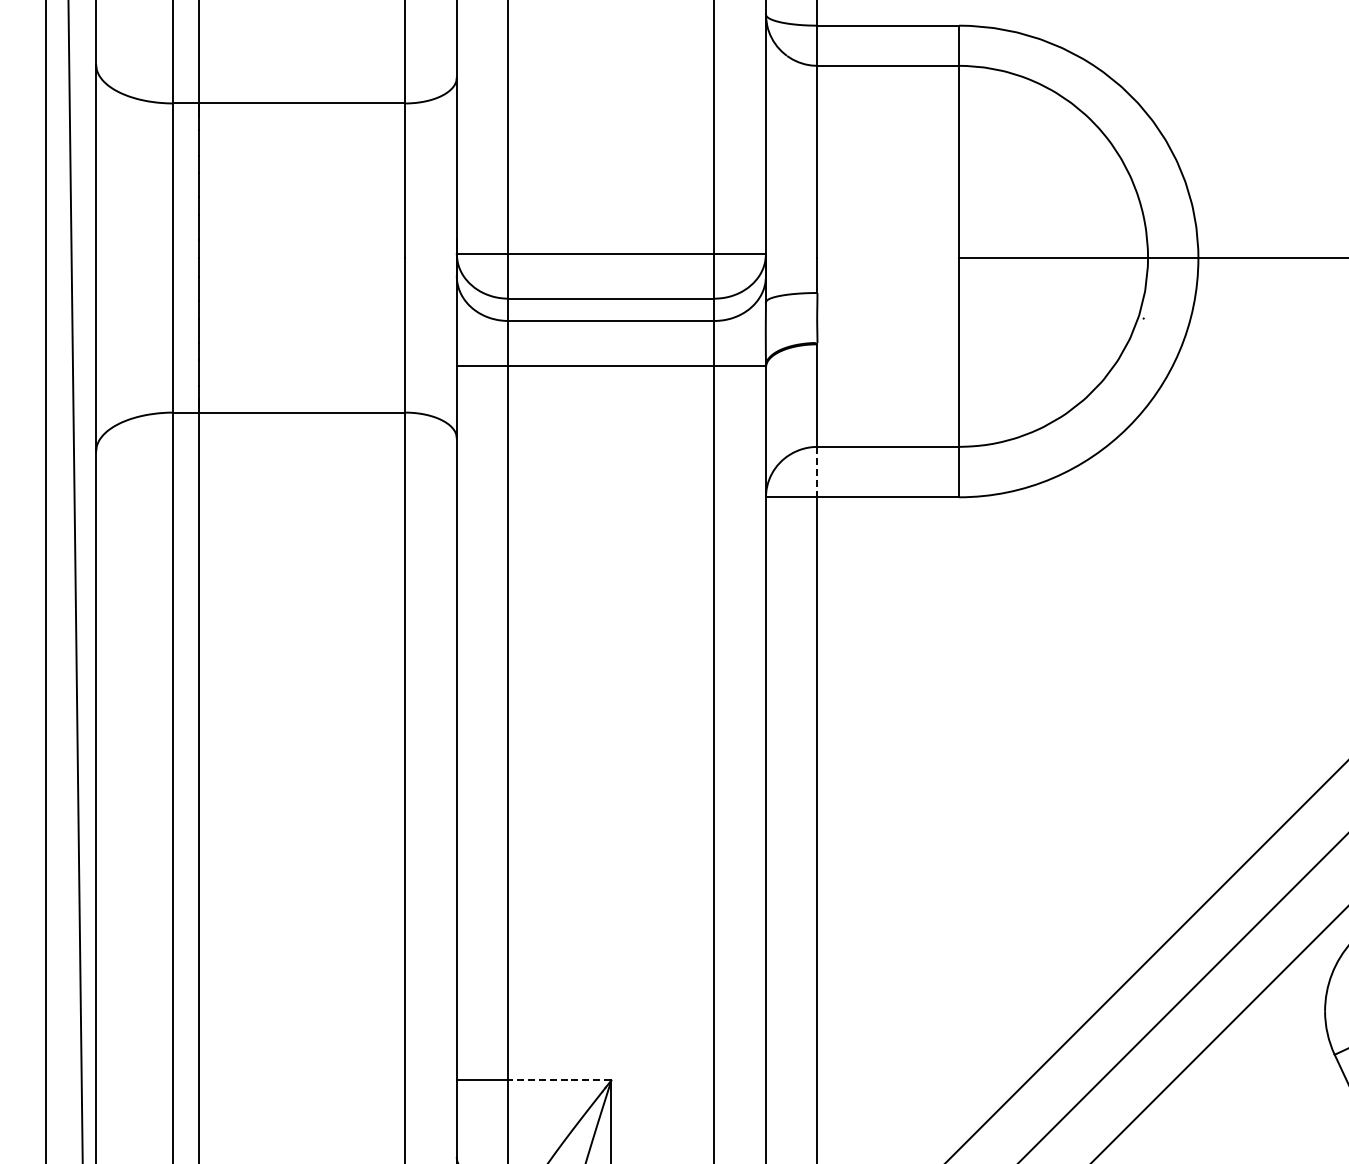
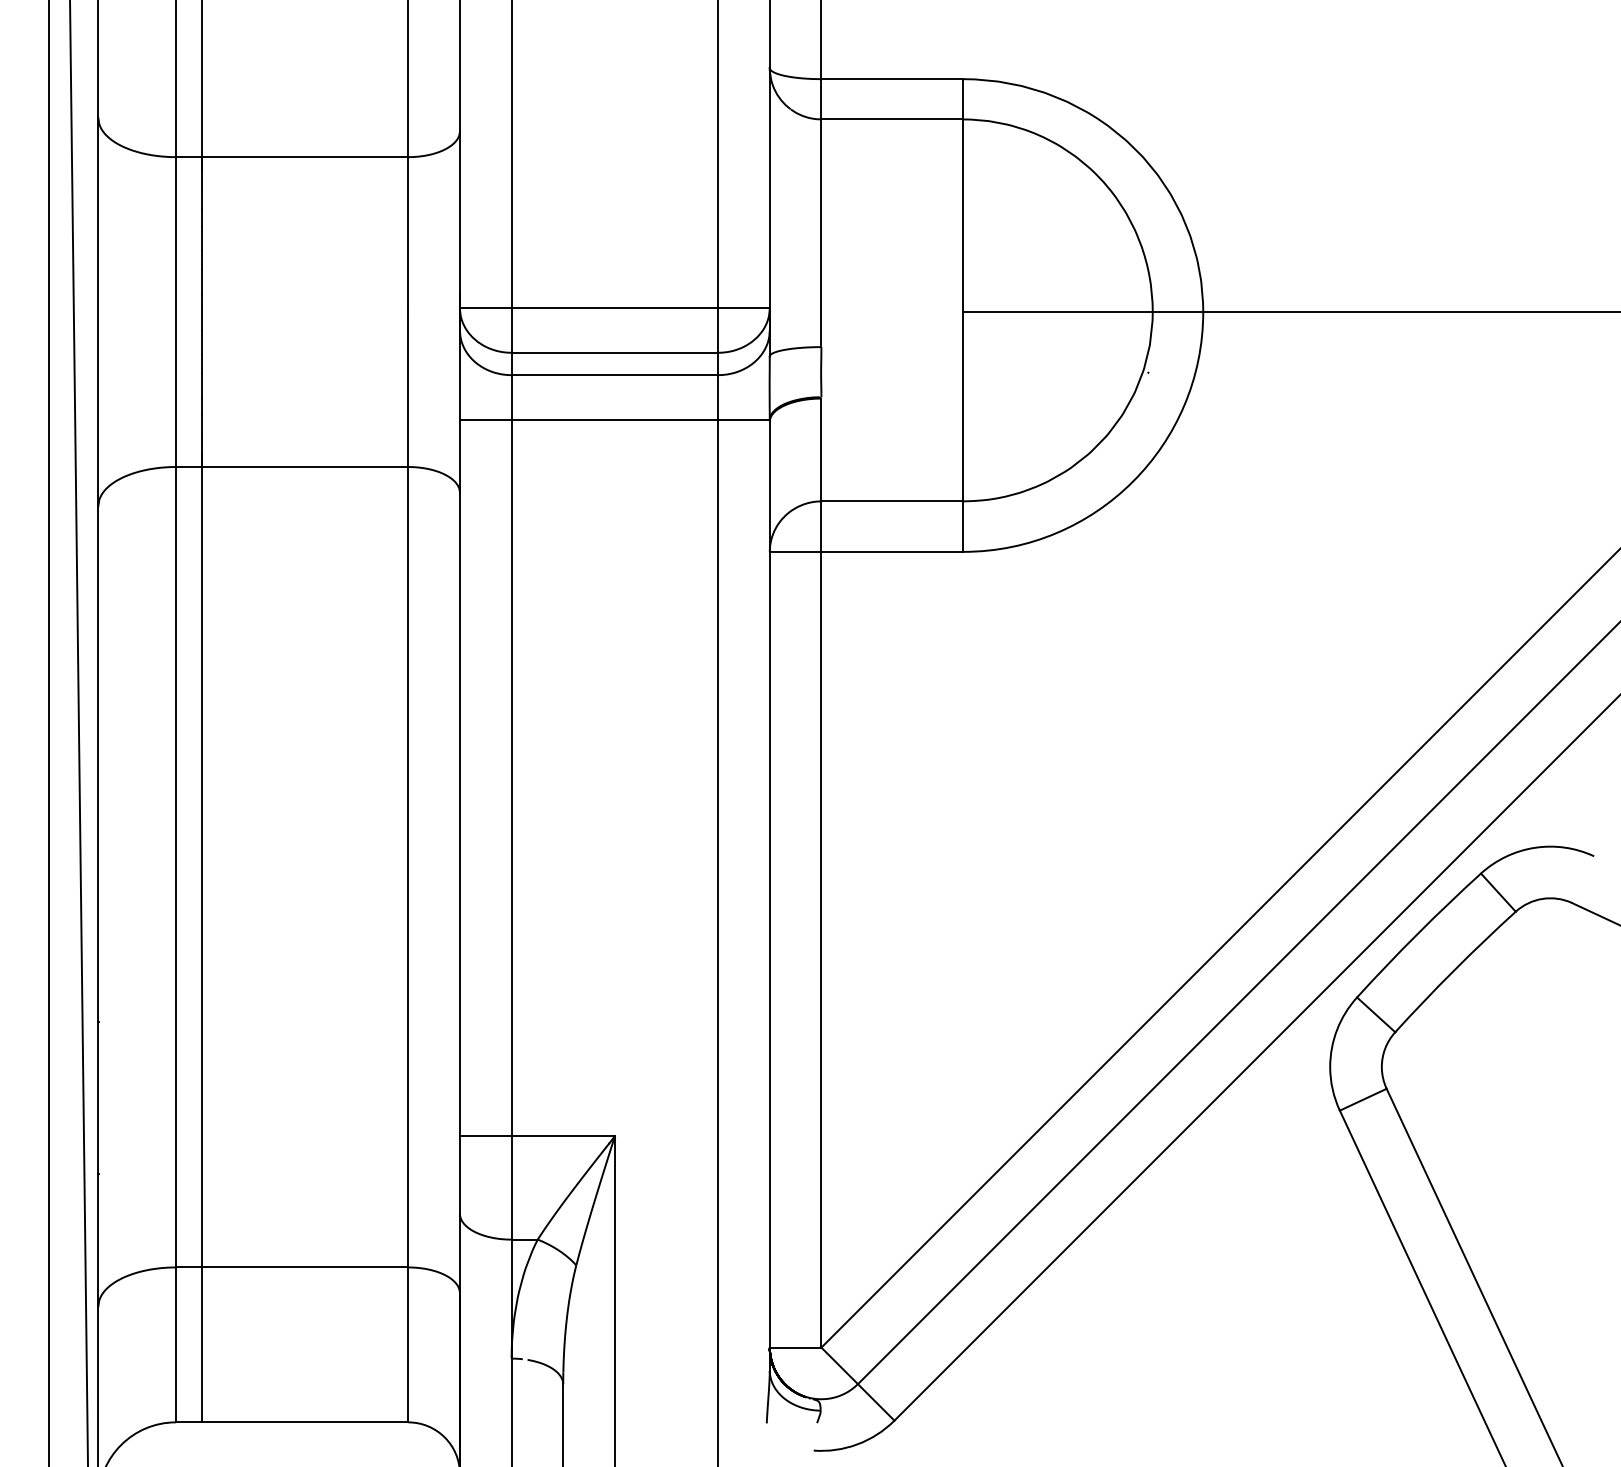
line: (817, 472) -> (821, 527), dashed -> solid
line: (560, 1080) -> (563, 1136), dashed -> solid

